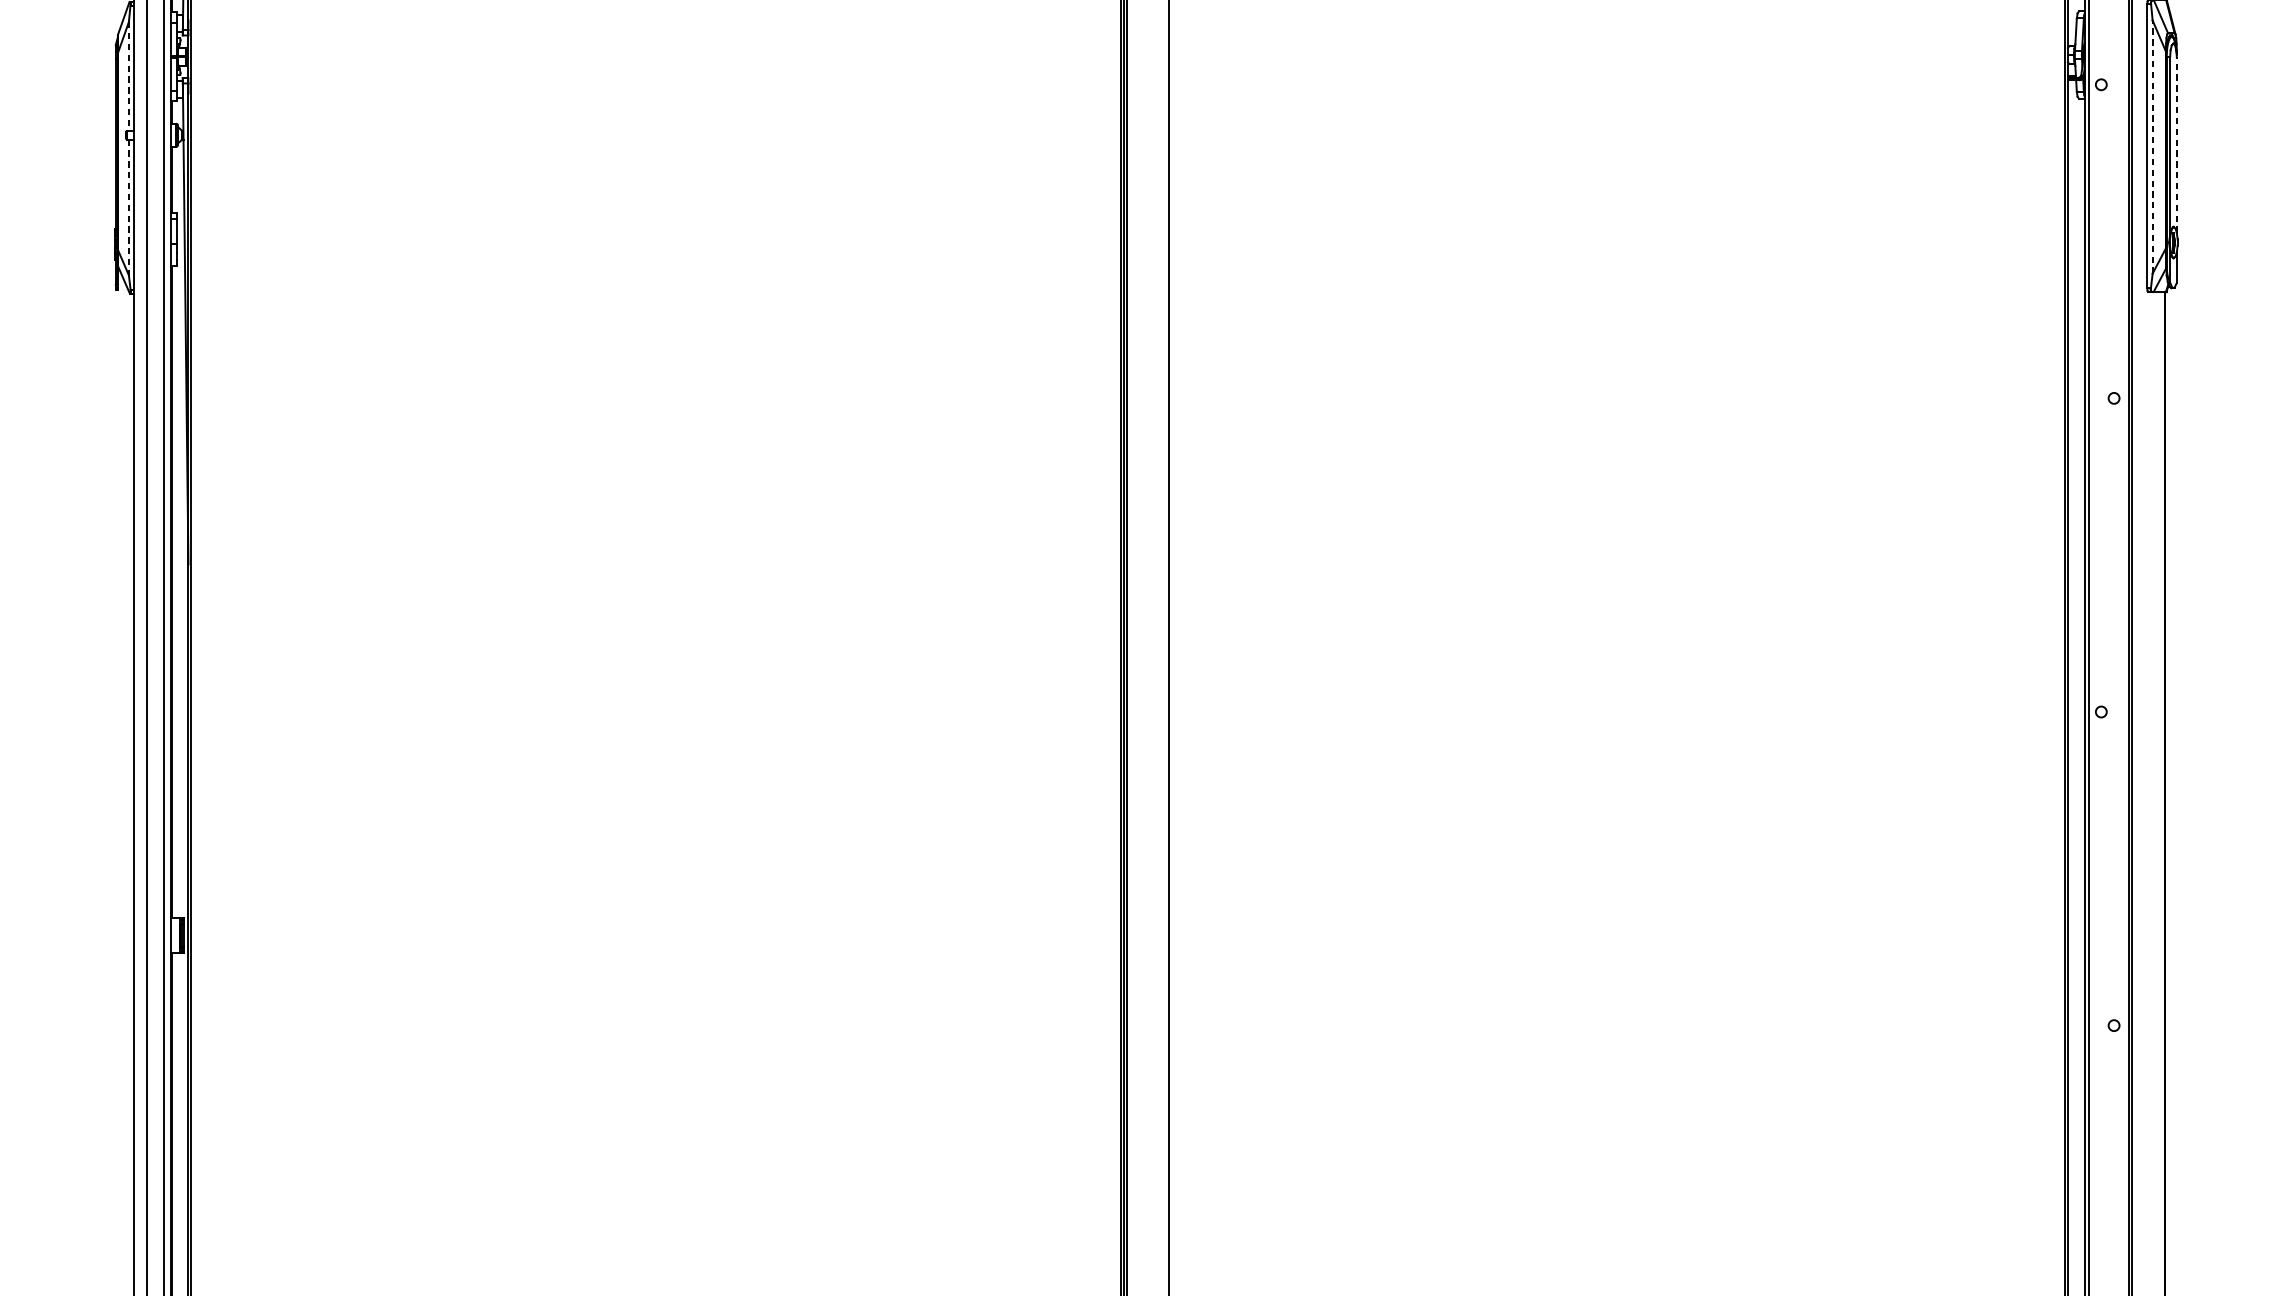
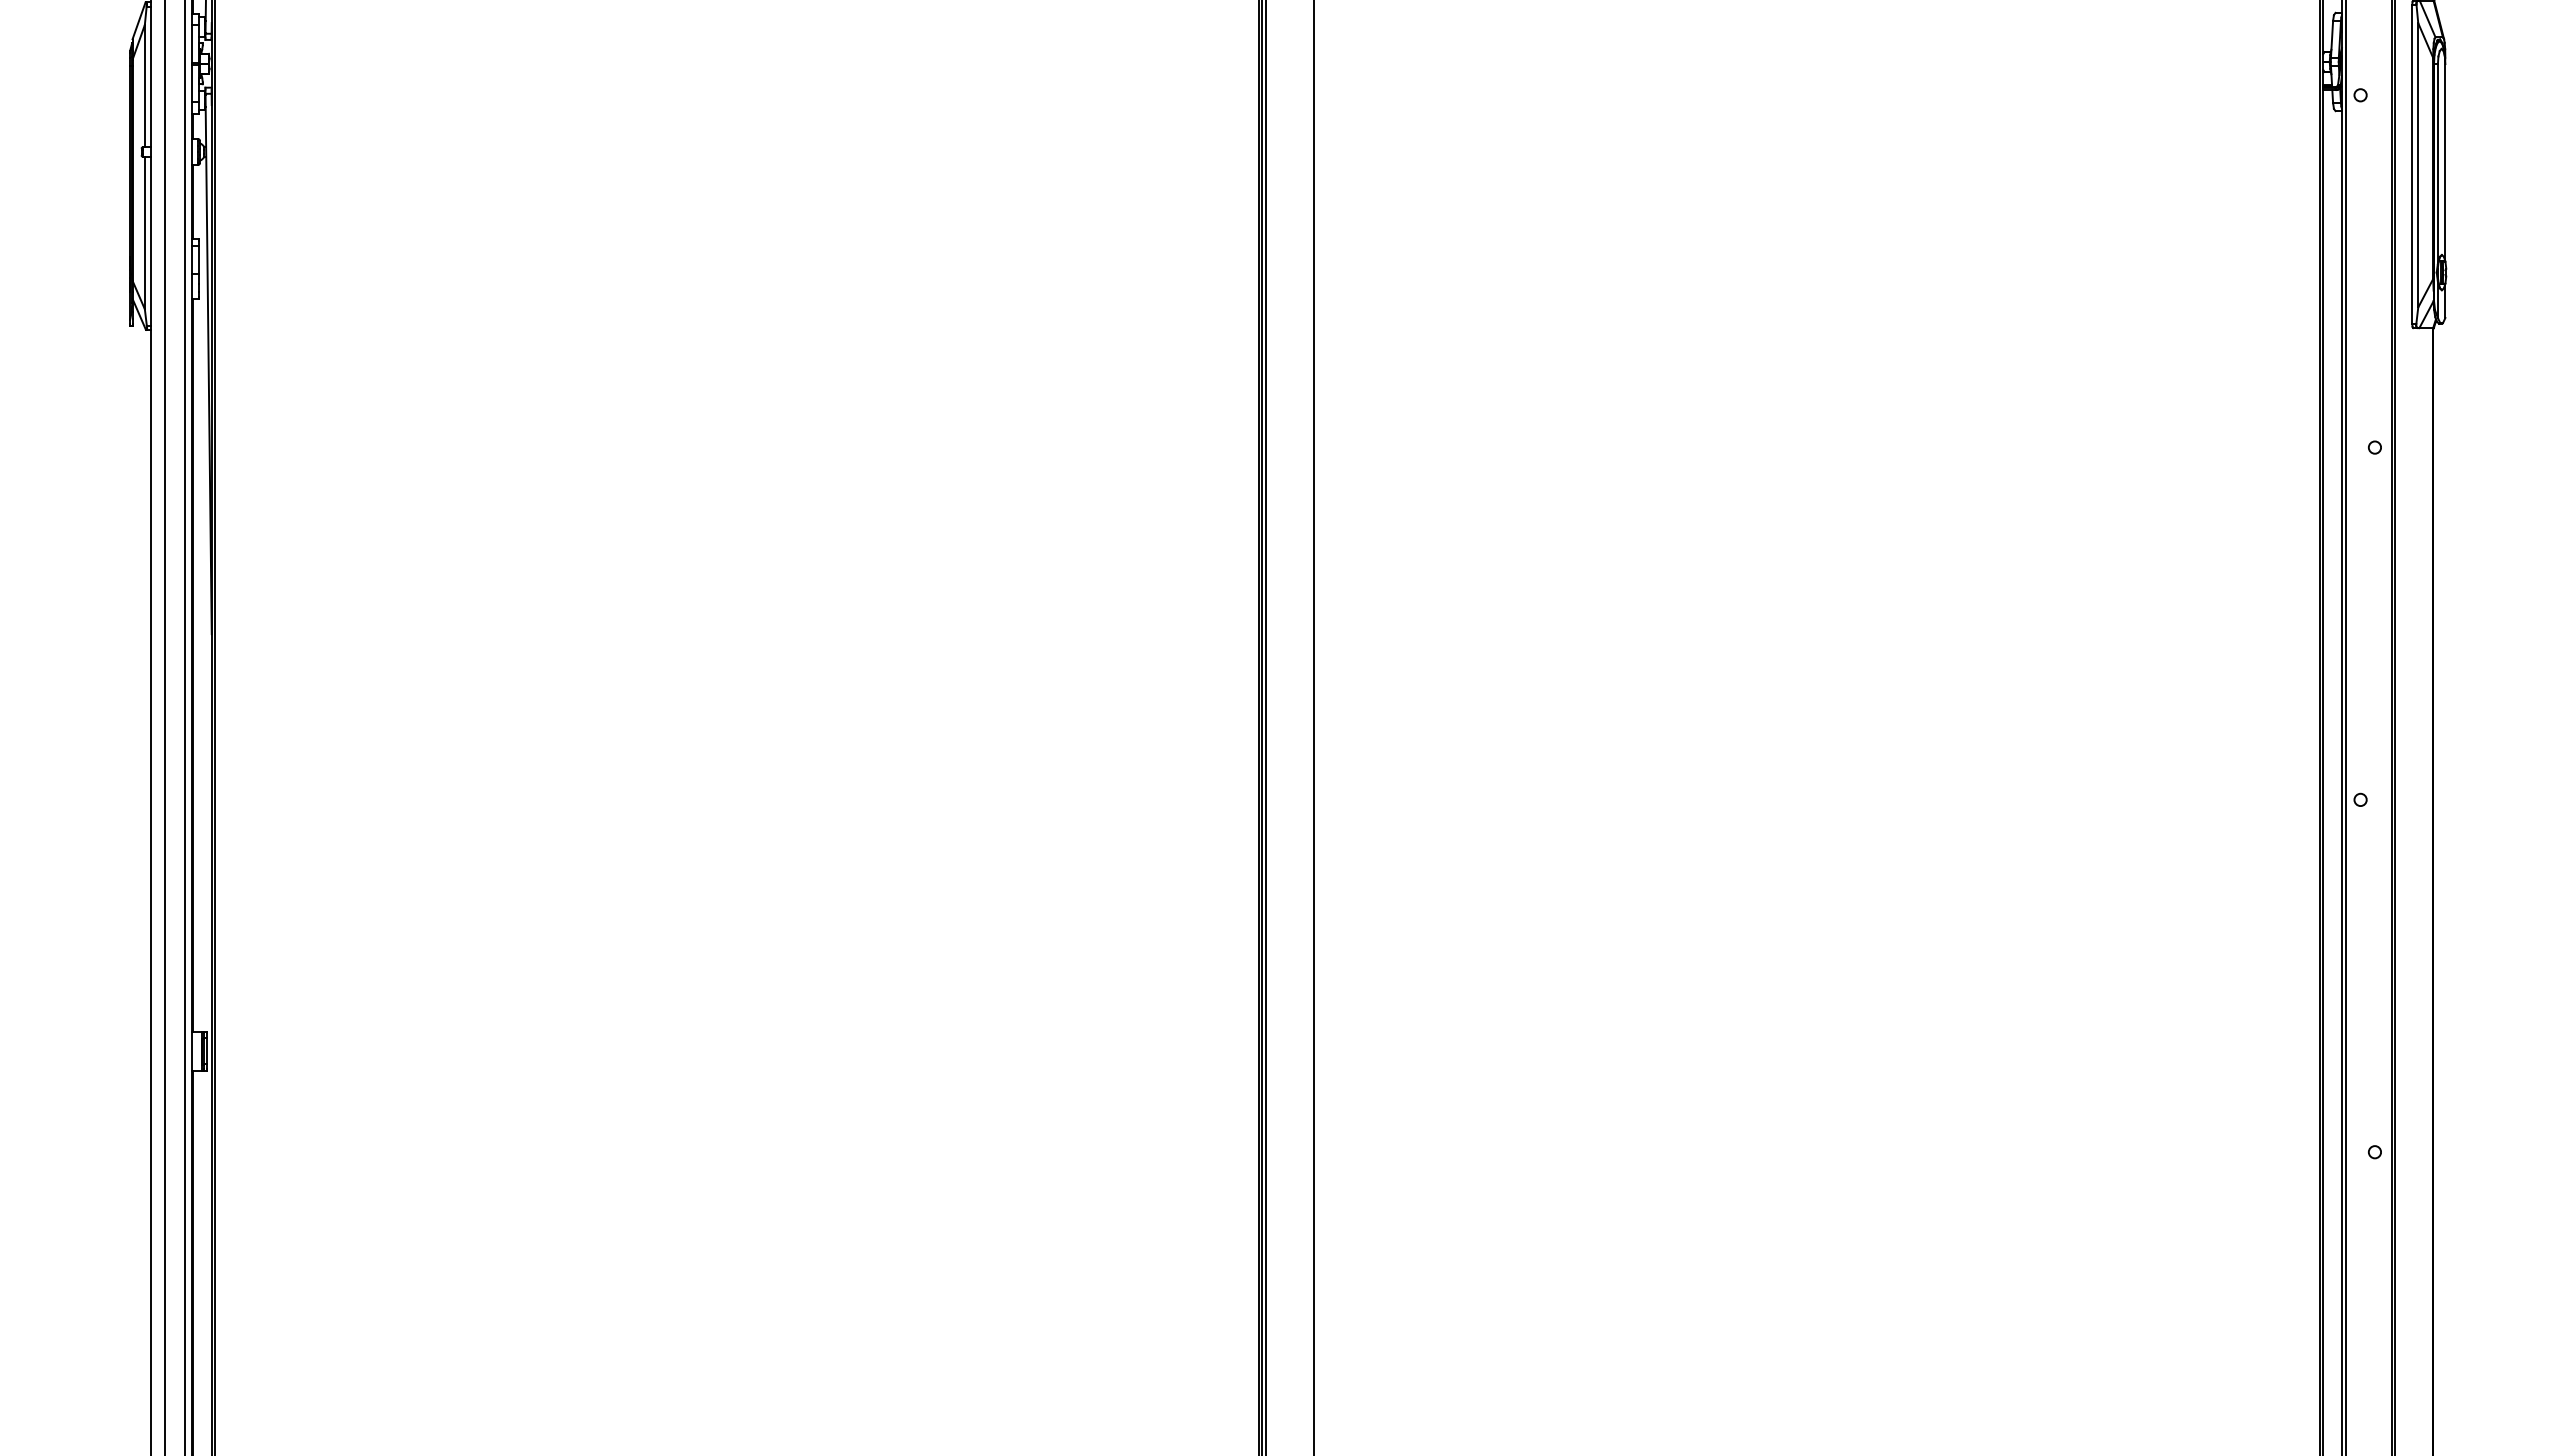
line: (128, 76) -> (144, 86), dashed -> solid
line: (2176, 144) -> (2445, 162), dashed -> solid
line: (2152, 146) -> (2418, 164), dashed -> solid
line: (128, 207) -> (144, 233), dashed -> solid

